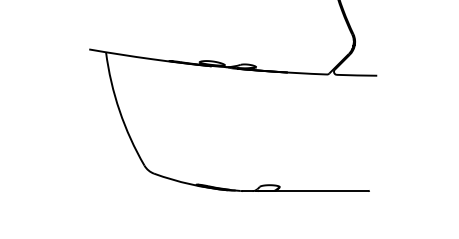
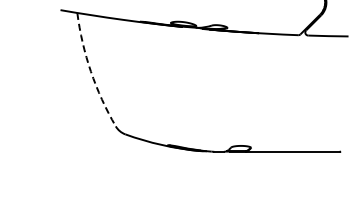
arc: (119, 110) -> (90, 71), solid -> dashed

